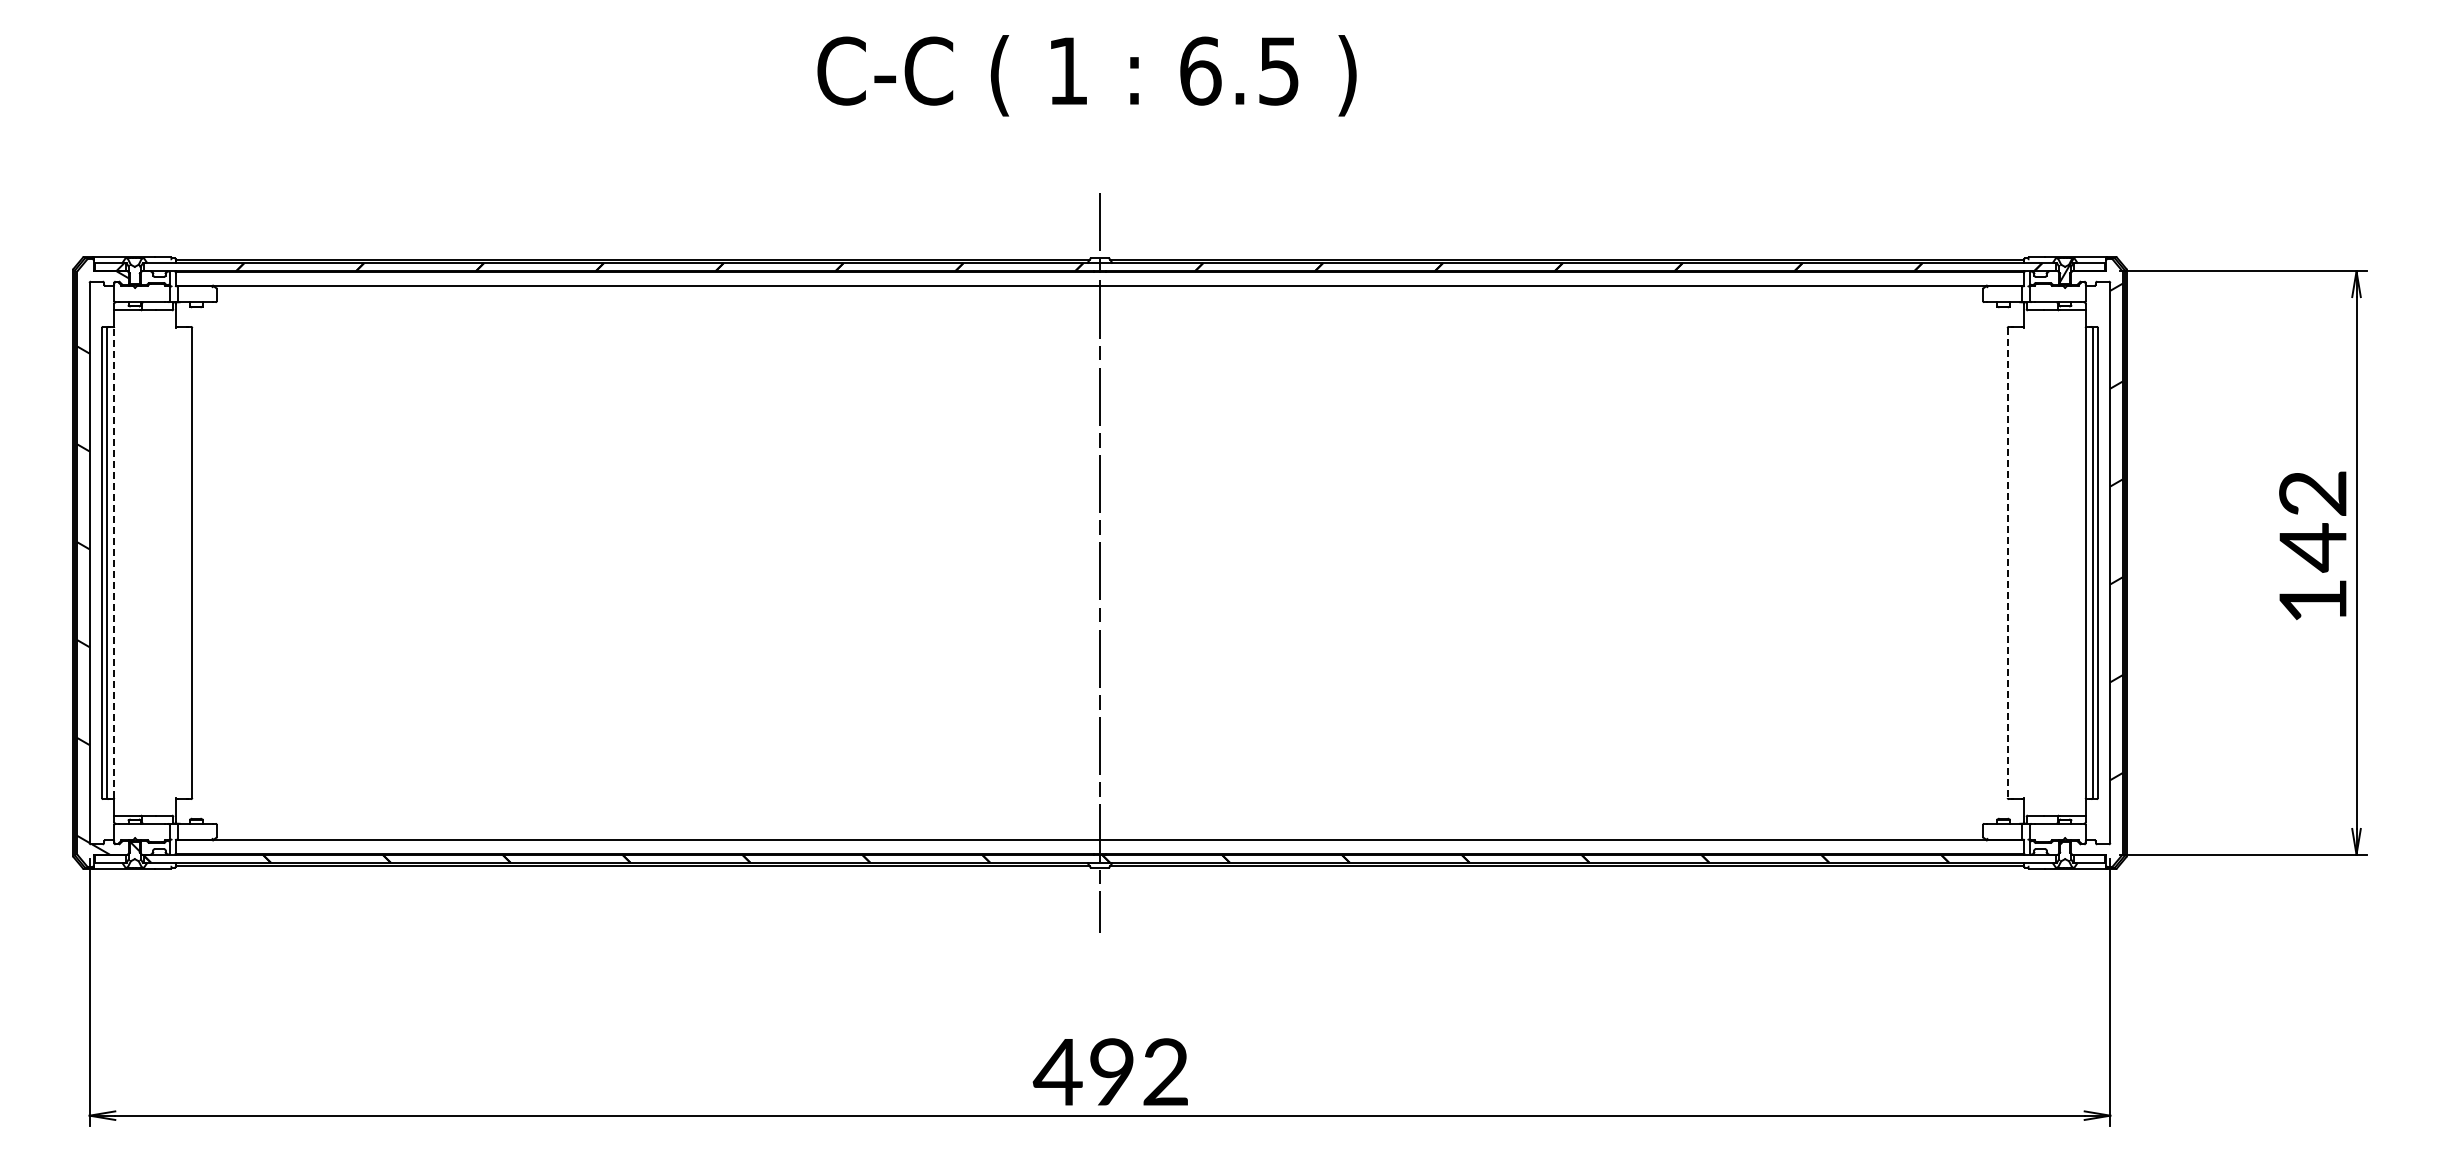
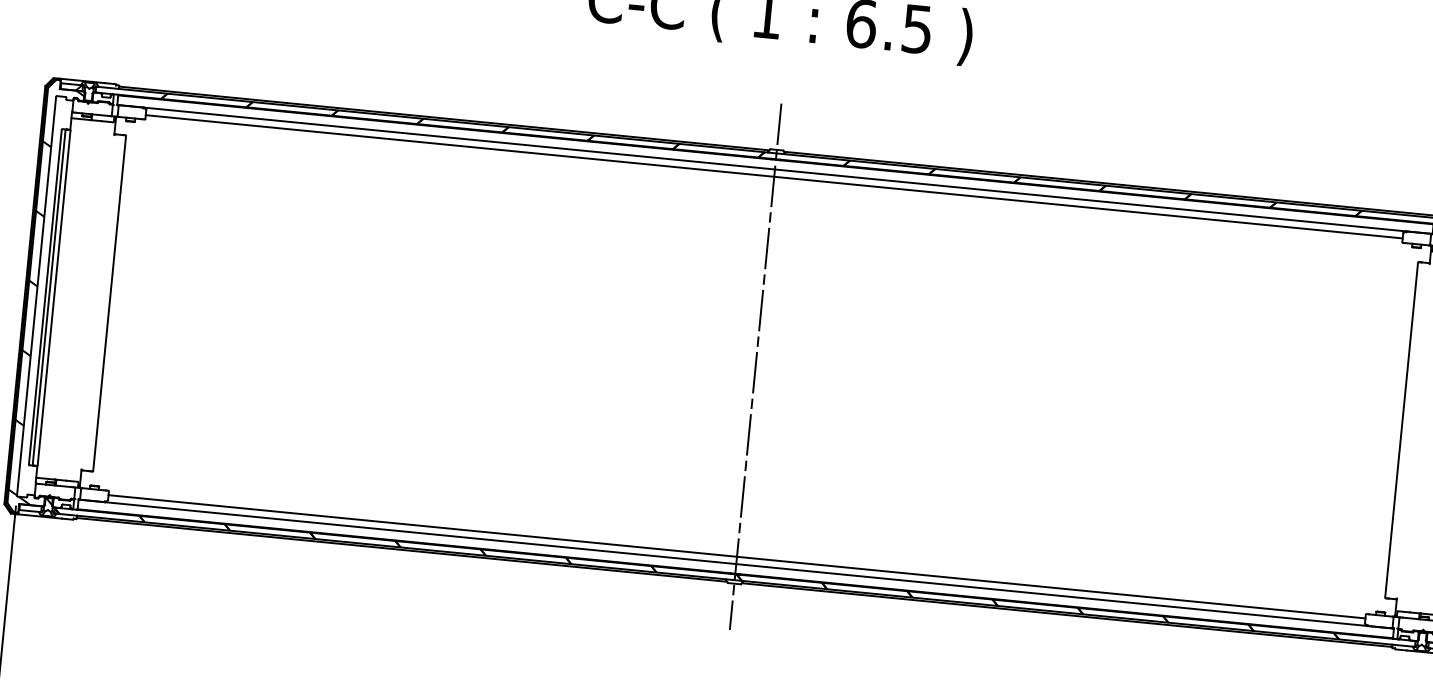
line: (1099, 296) -> (773, 177), added
line: (114, 563) -> (54, 298), dashed -> solid
line: (2007, 563) -> (1401, 430), dashed -> solid
line: (1099, 829) -> (736, 556), added

